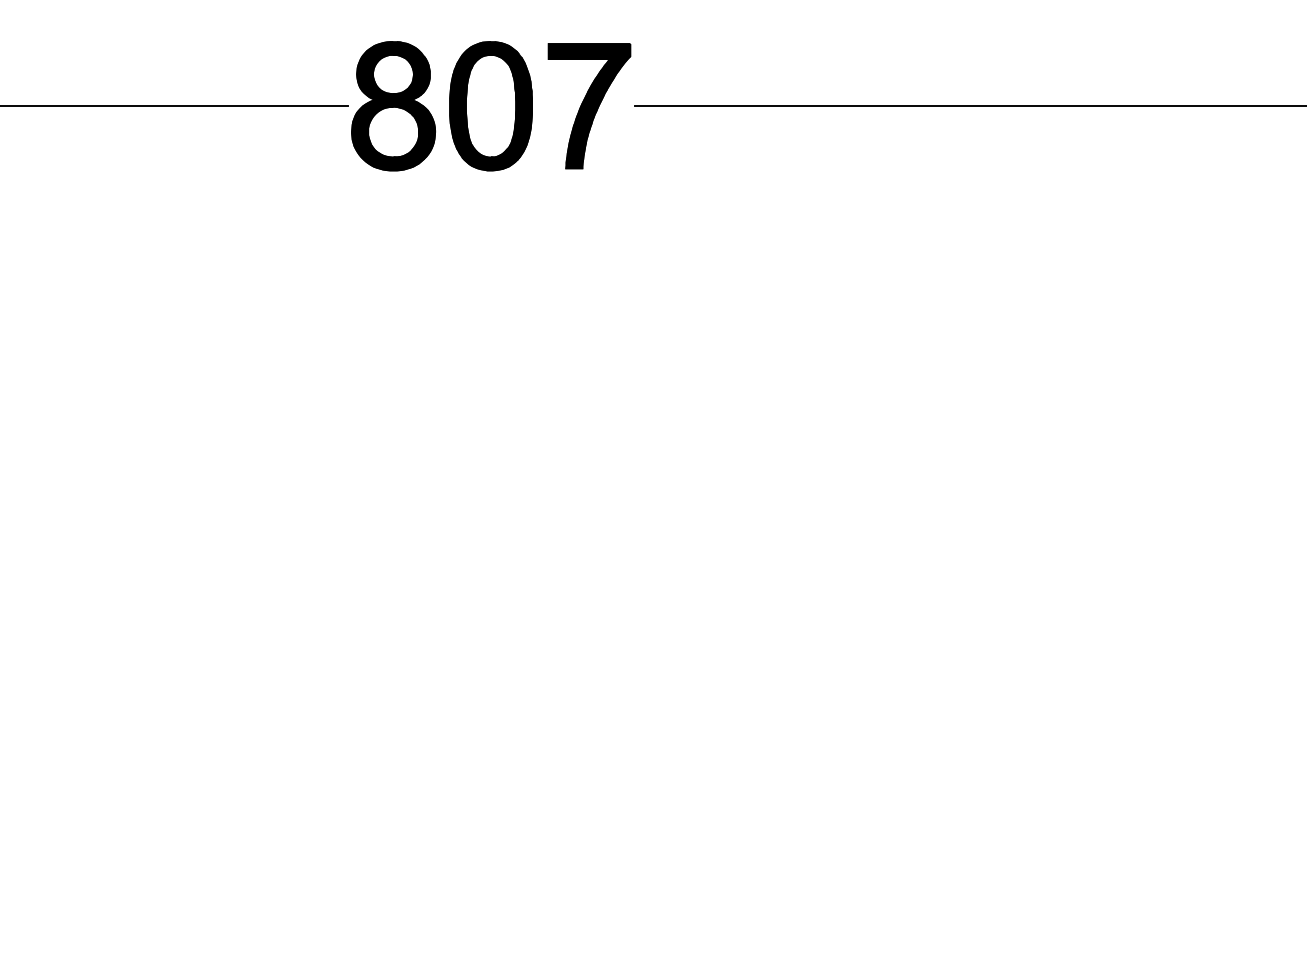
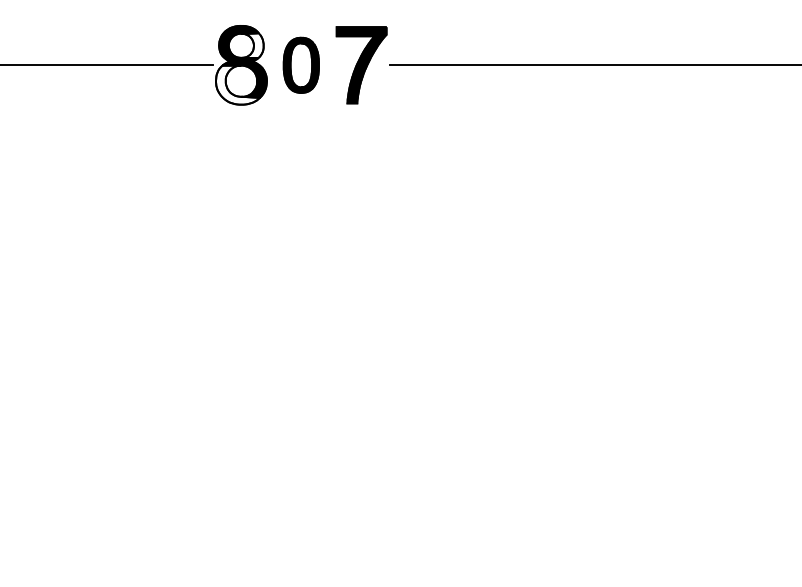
fill: (411, 73) -> (252, 45), removed
part: (491, 106) -> (301, 65), size x0.7
fill: (387, 137) -> (237, 84), removed

